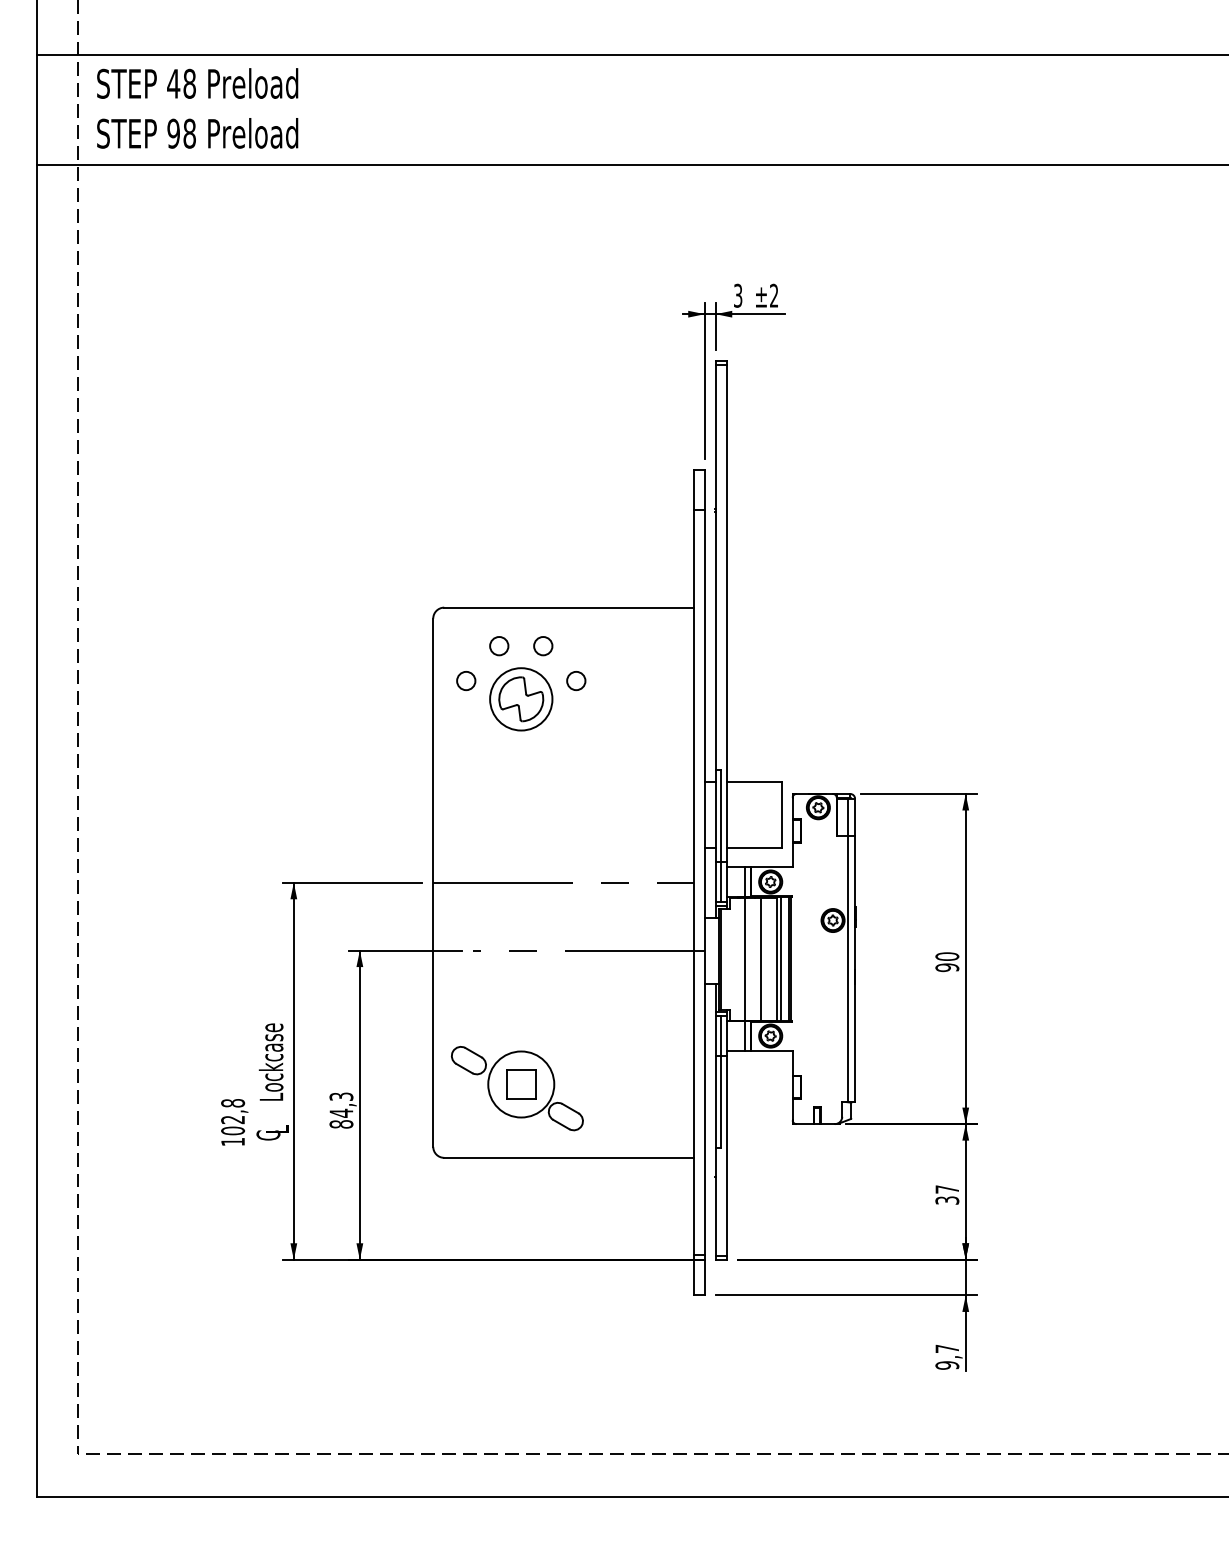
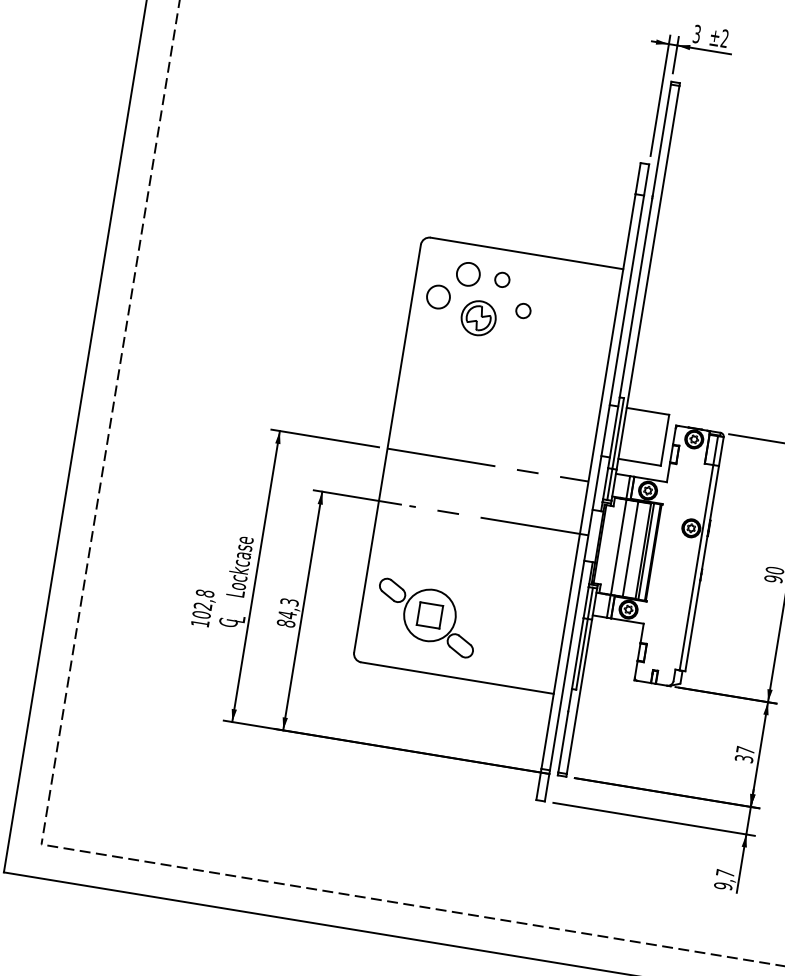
circle: (499, 646) -> (468, 274), size x1.6
circle: (466, 680) -> (438, 296), size x1.6
part: (521, 699) -> (478, 318), size x0.7

